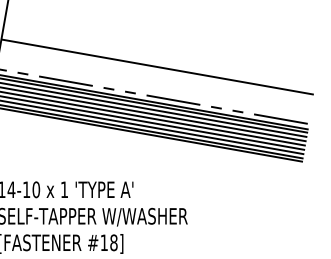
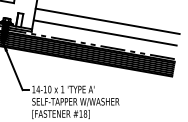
line: (161, 42) -> (107, 21), added

